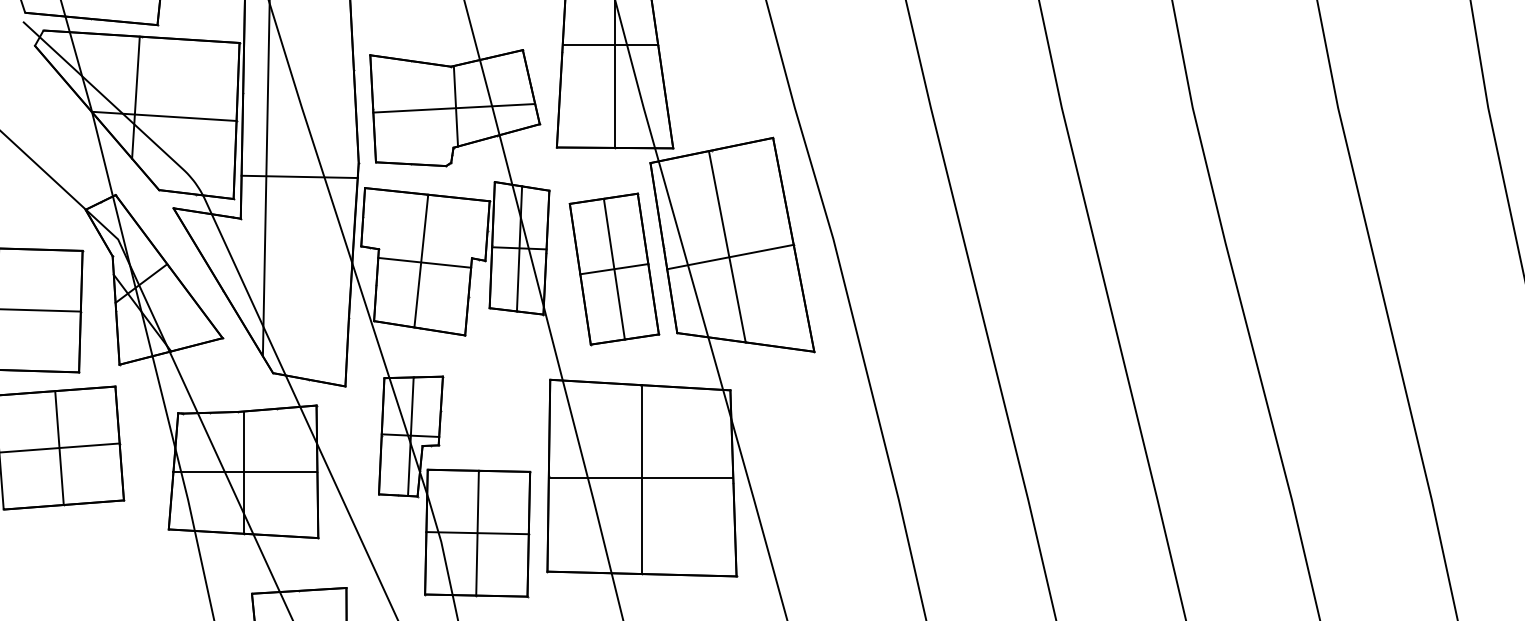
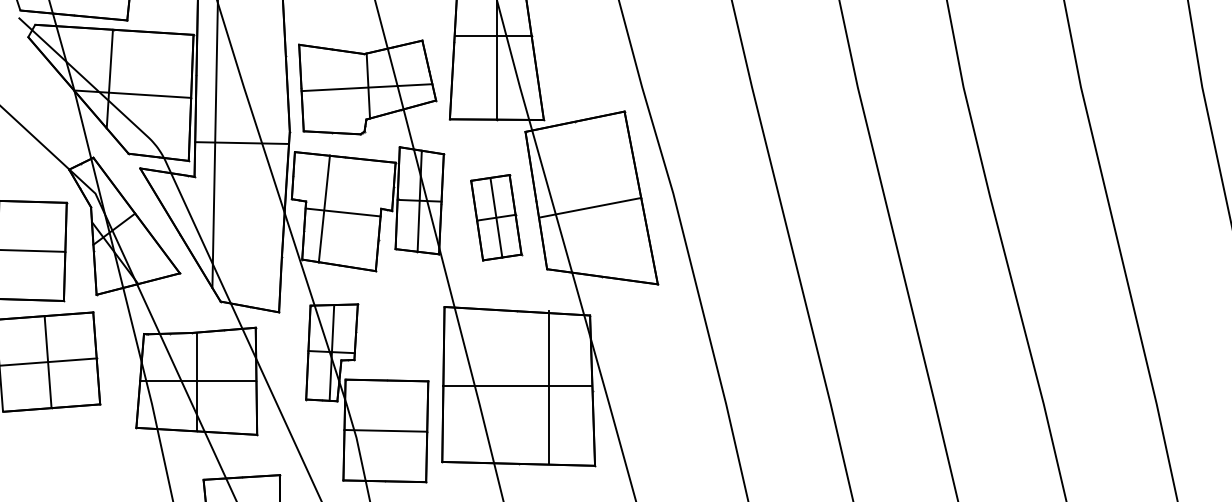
line: (727, 246) -> (587, 199), removed
line: (420, 260) -> (323, 208), moved
part: (614, 269) -> (496, 217), size x0.7
line: (641, 479) -> (548, 387), moved
line: (477, 532) -> (385, 430), removed

